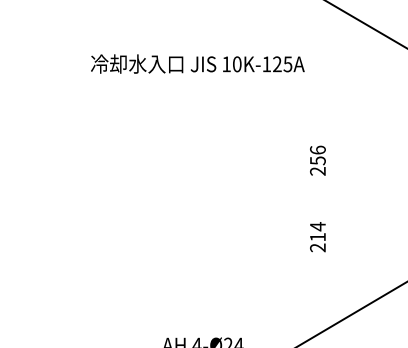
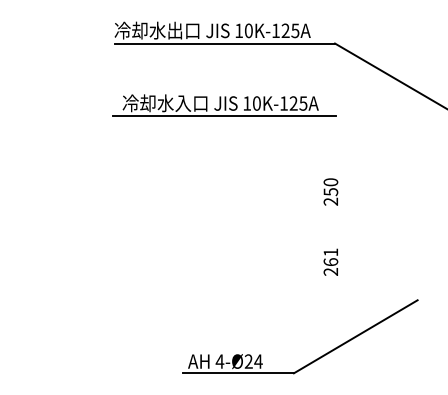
line: (201, 77) -> (224, 115), added
text: (317, 150) -> (330, 182), 256 -> 250
text: (317, 231) -> (330, 256), 214 -> 261

